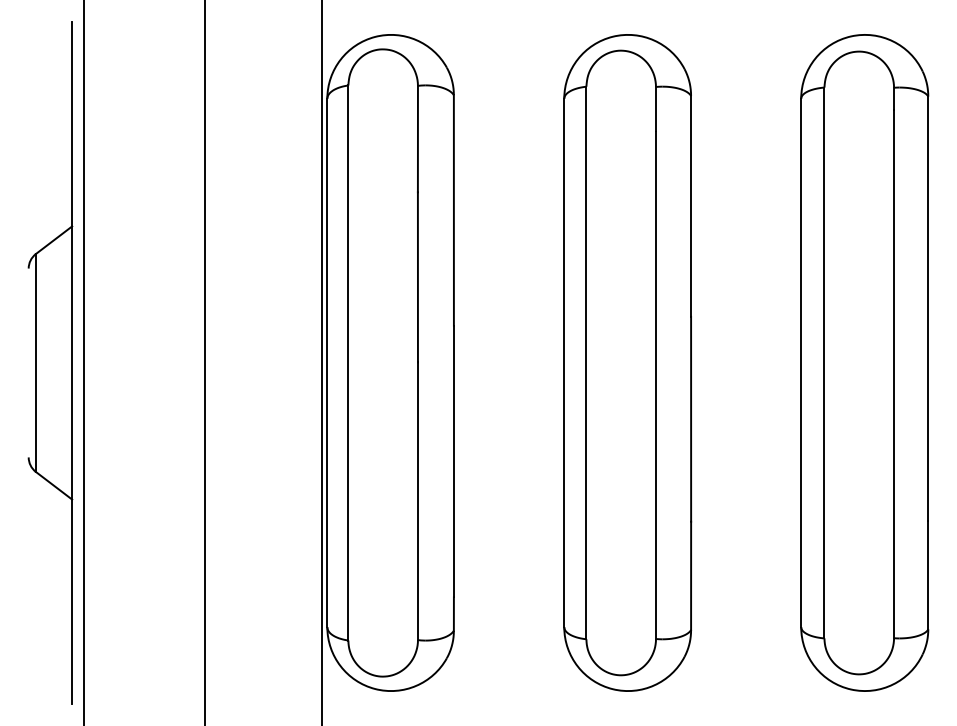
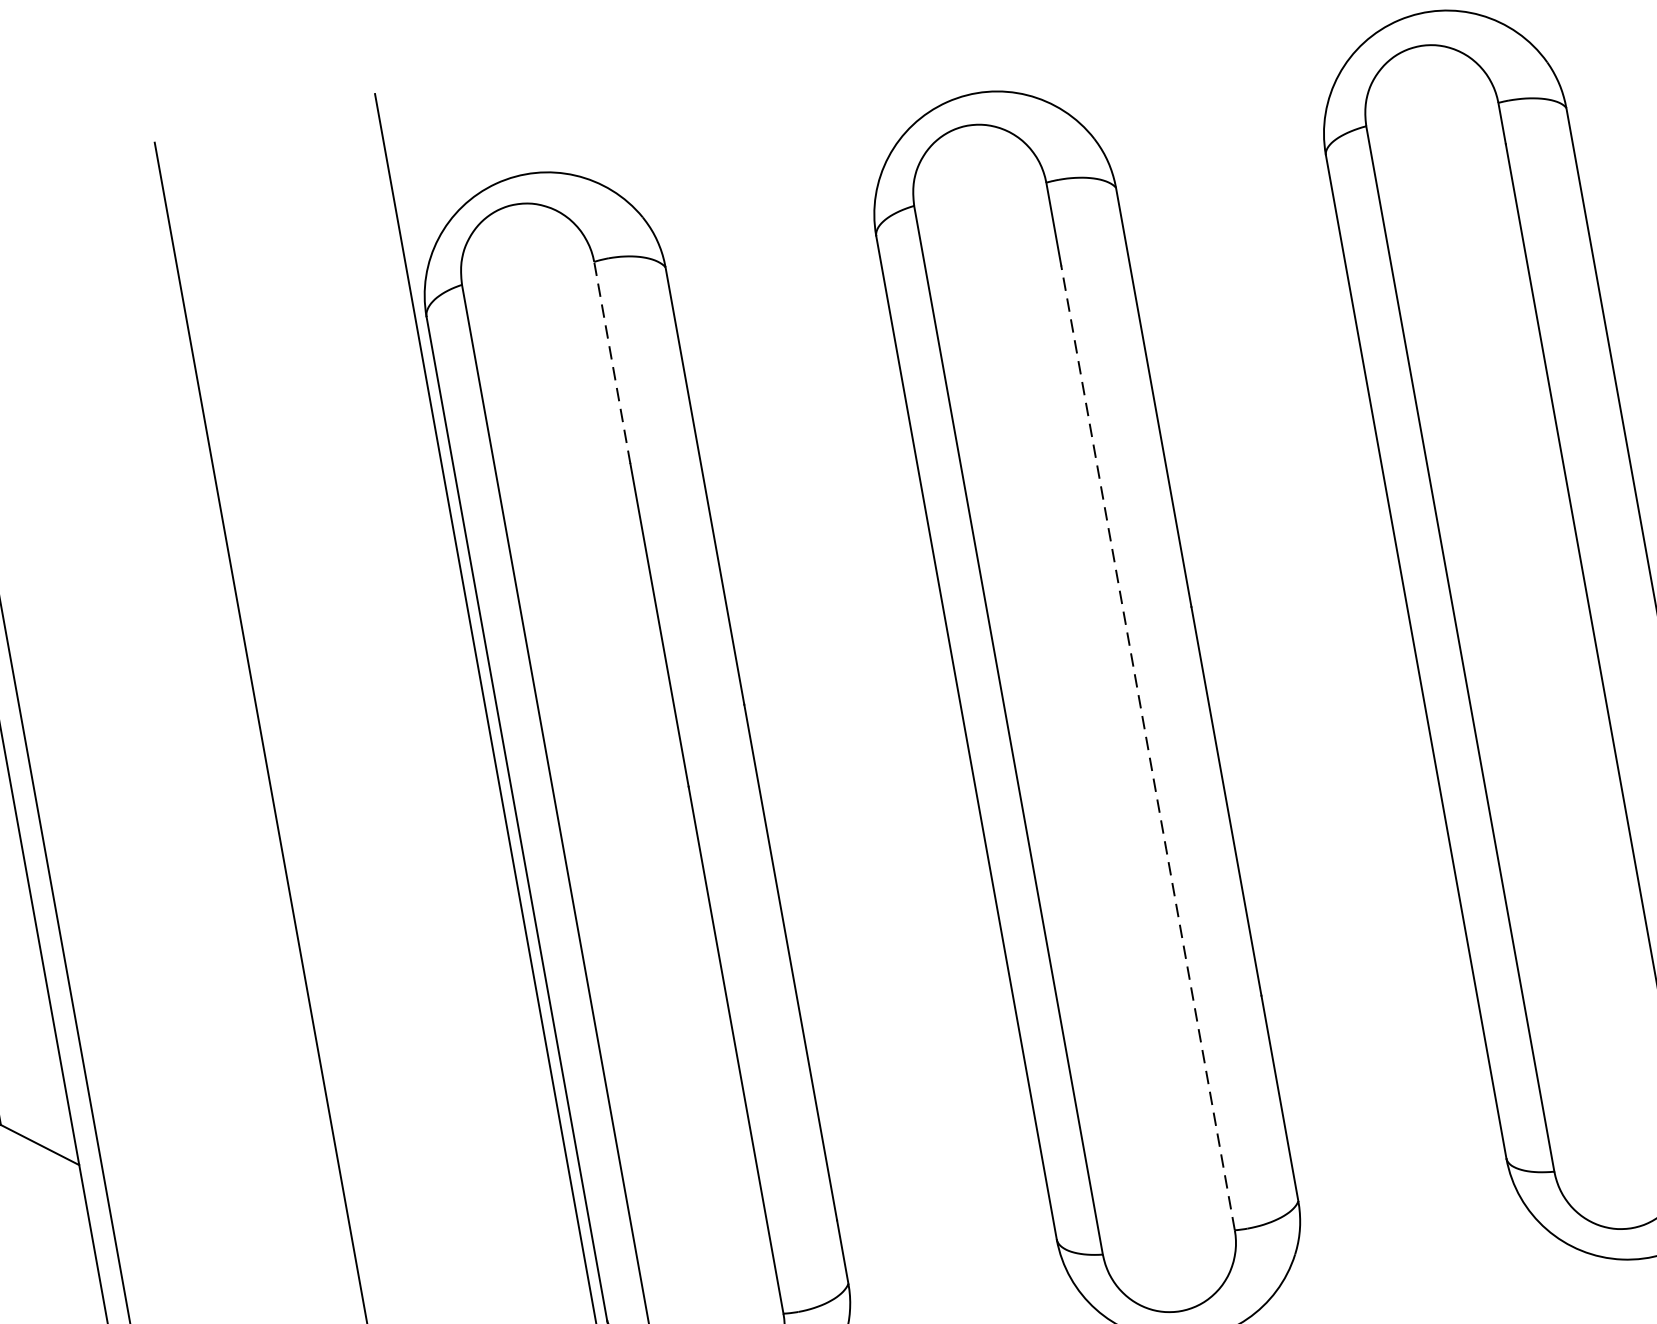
line: (417, 138) -> (611, 361), solid -> dashed
line: (655, 385) -> (1147, 749), solid -> dashed

